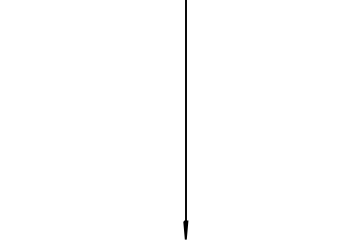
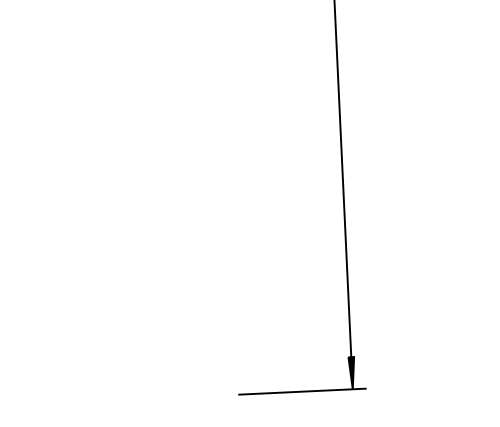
line: (157, 239) -> (302, 391), added

